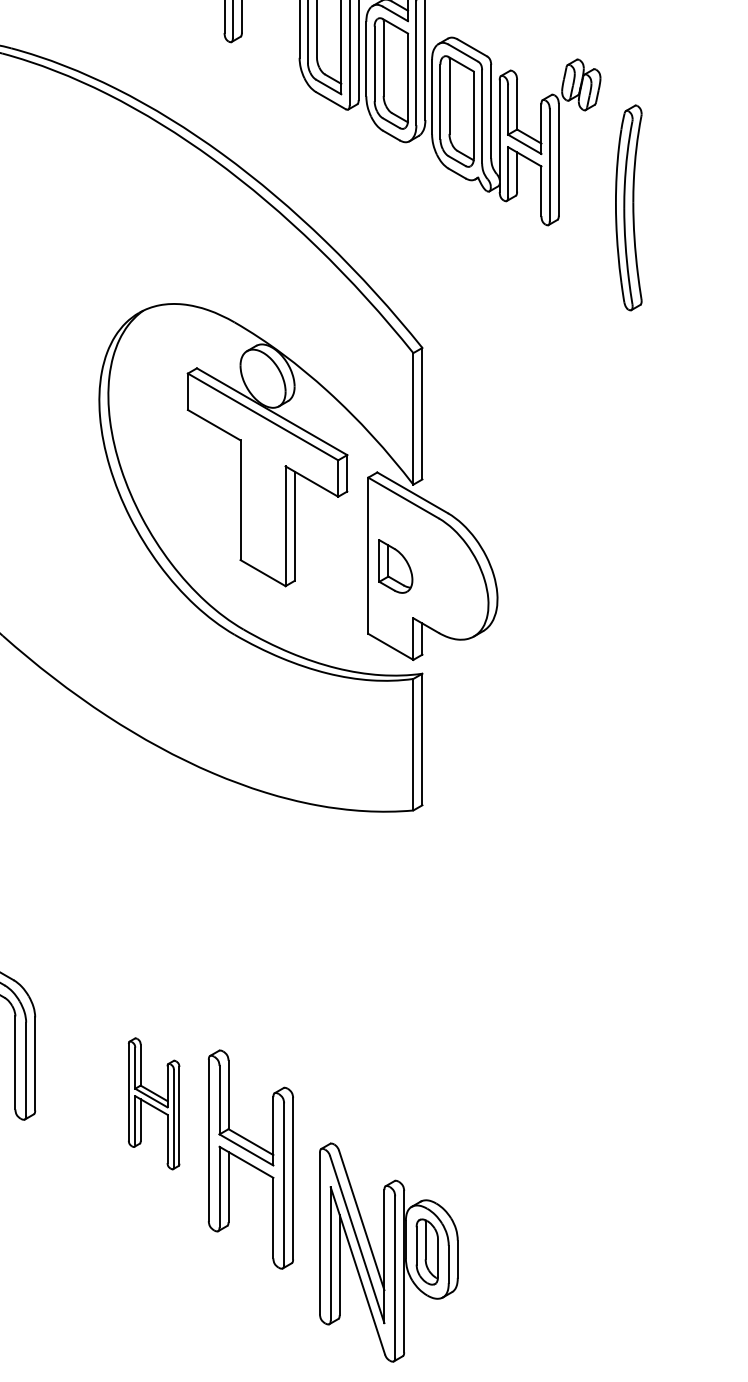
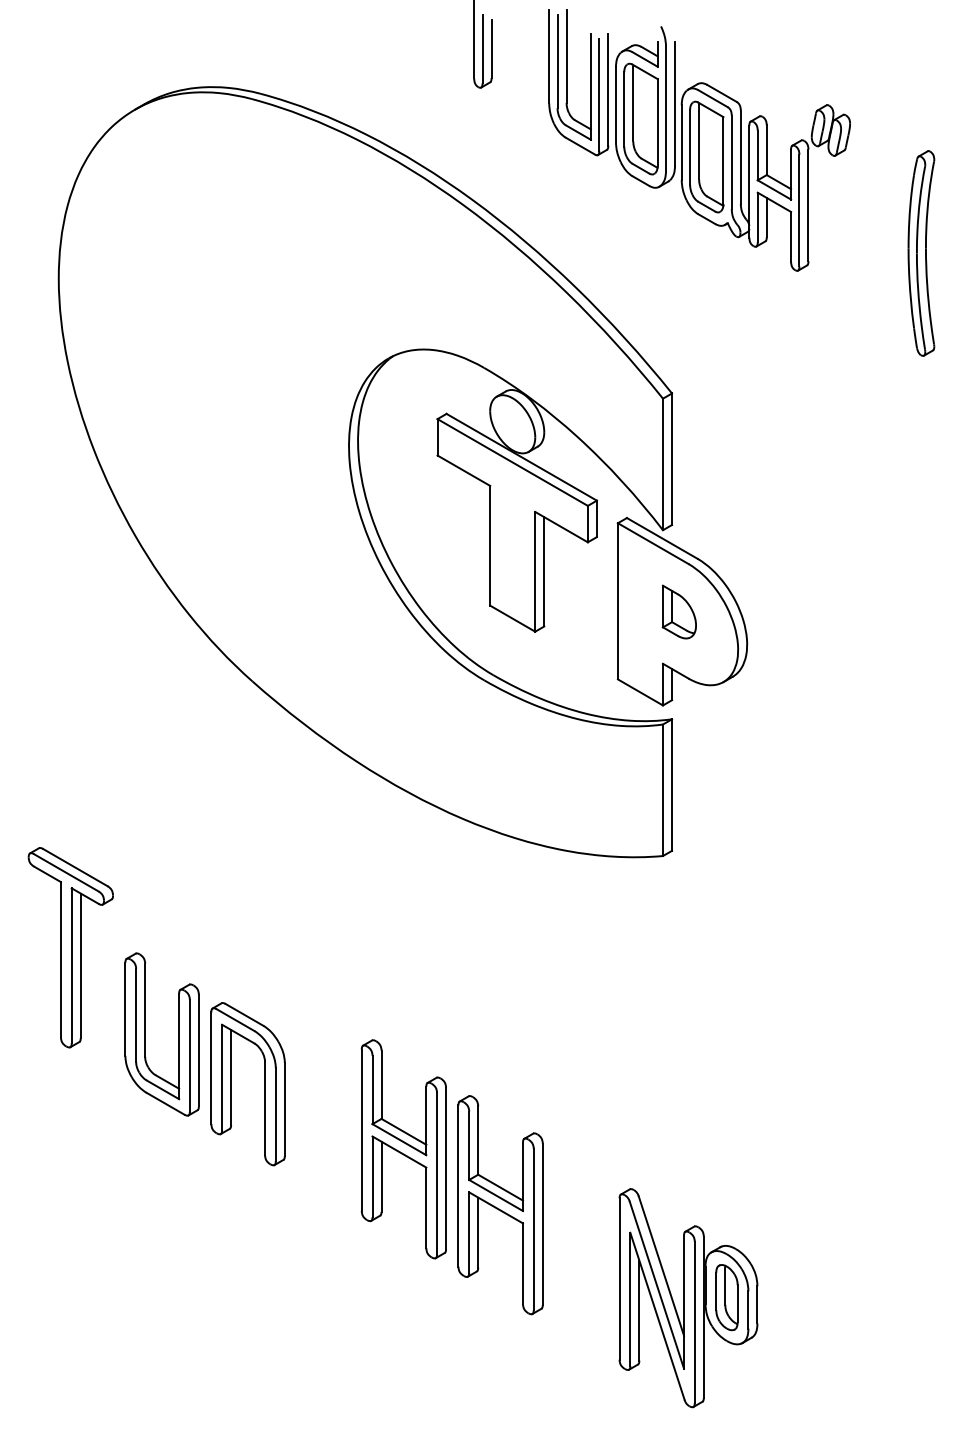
part: (628, 207) -> (921, 253), moved
part: (394, 565) -> (678, 611), moved
part: (153, 1103) -> (403, 1149), size x1.67
part: (388, 1252) -> (688, 1298), moved

